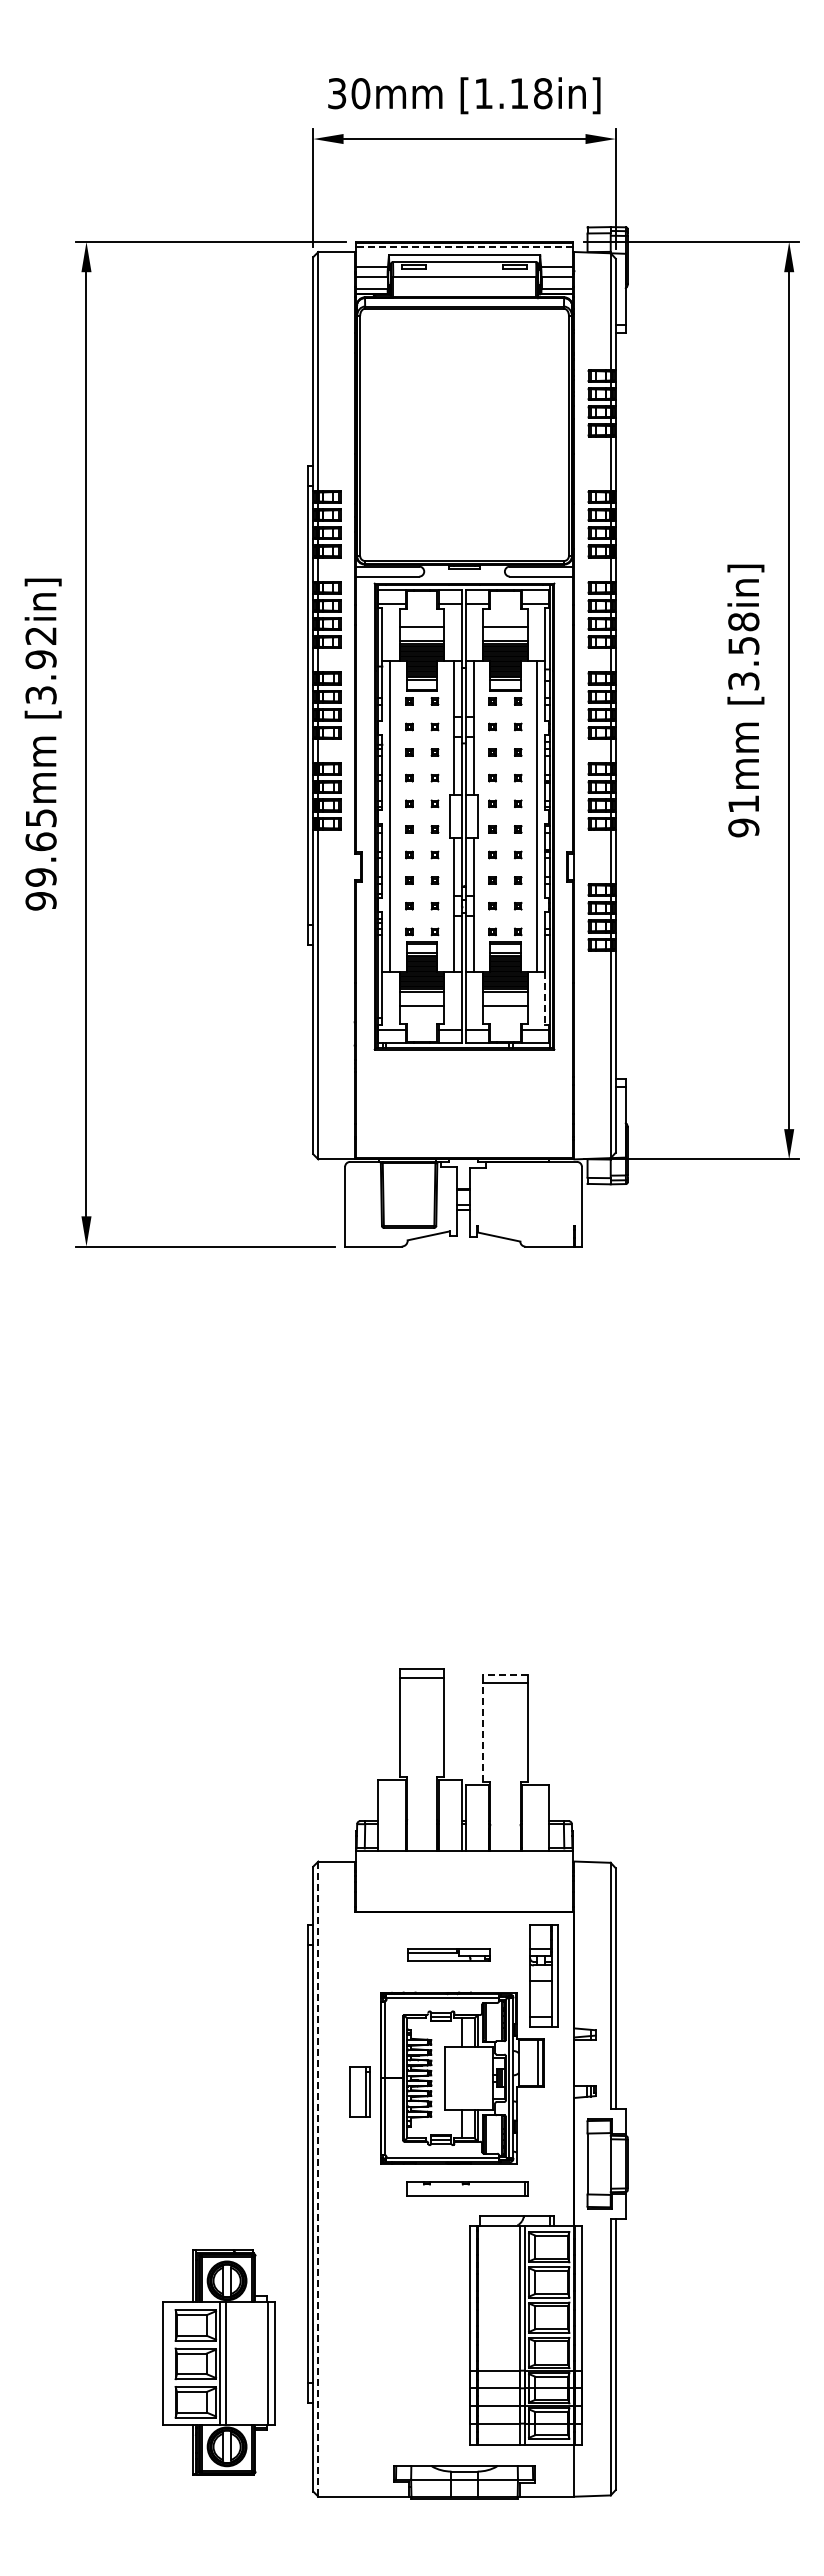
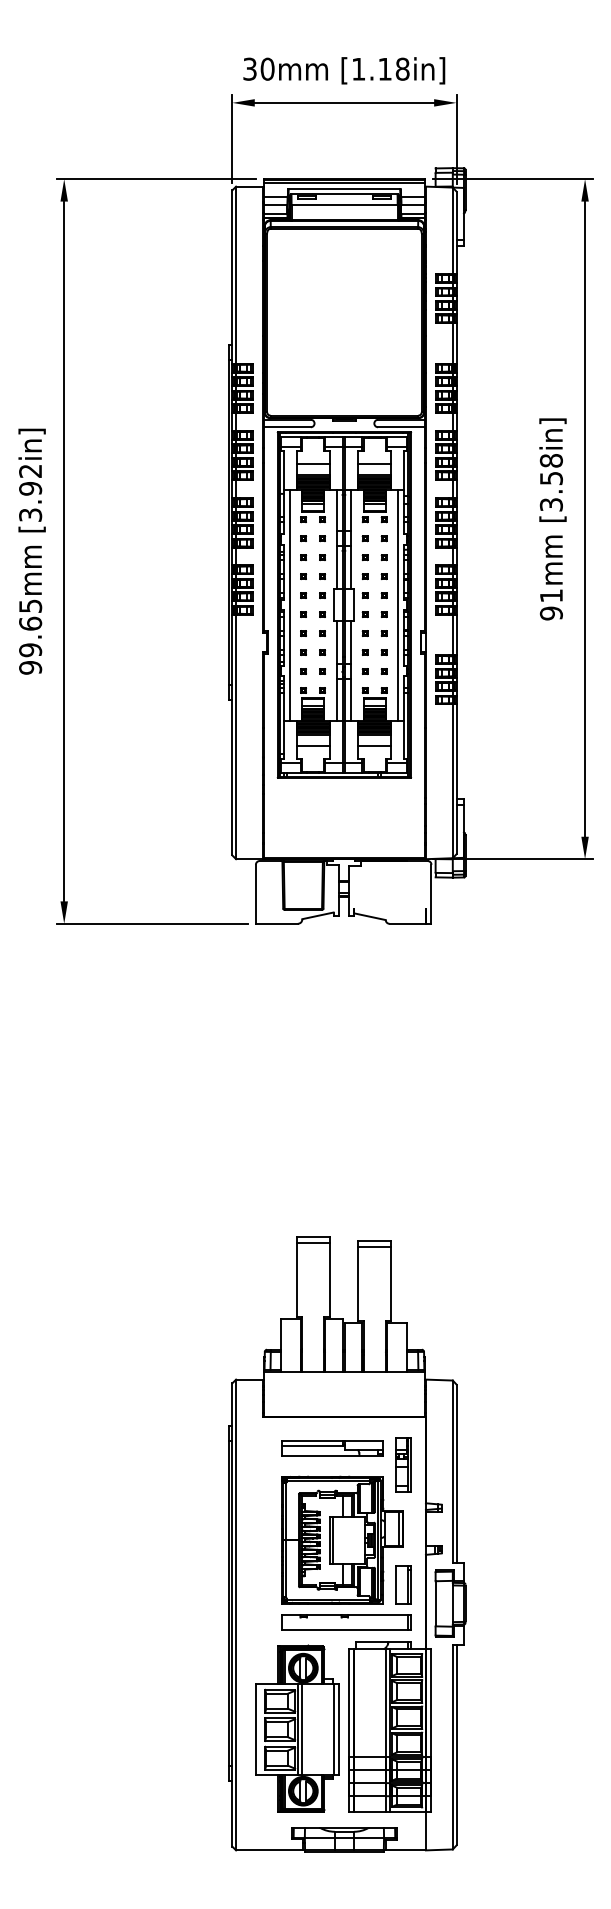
line: (464, 247) -> (344, 183), dashed -> solid
line: (545, 999) -> (404, 740), dashed -> solid
line: (504, 1674) -> (374, 1240), dashed -> solid
line: (483, 1732) -> (358, 1283), dashed -> solid
part: (448, 1954) -> (332, 1448), size x1.67
part: (543, 1976) -> (402, 1464), size x0.71
line: (448, 2078) -> (332, 1540), added
part: (359, 2091) -> (402, 1584), moved
line: (318, 2179) -> (236, 1615), dashed -> solid
part: (467, 2188) -> (346, 1621), size x1.43
part: (218, 2362) -> (296, 1728), moved

